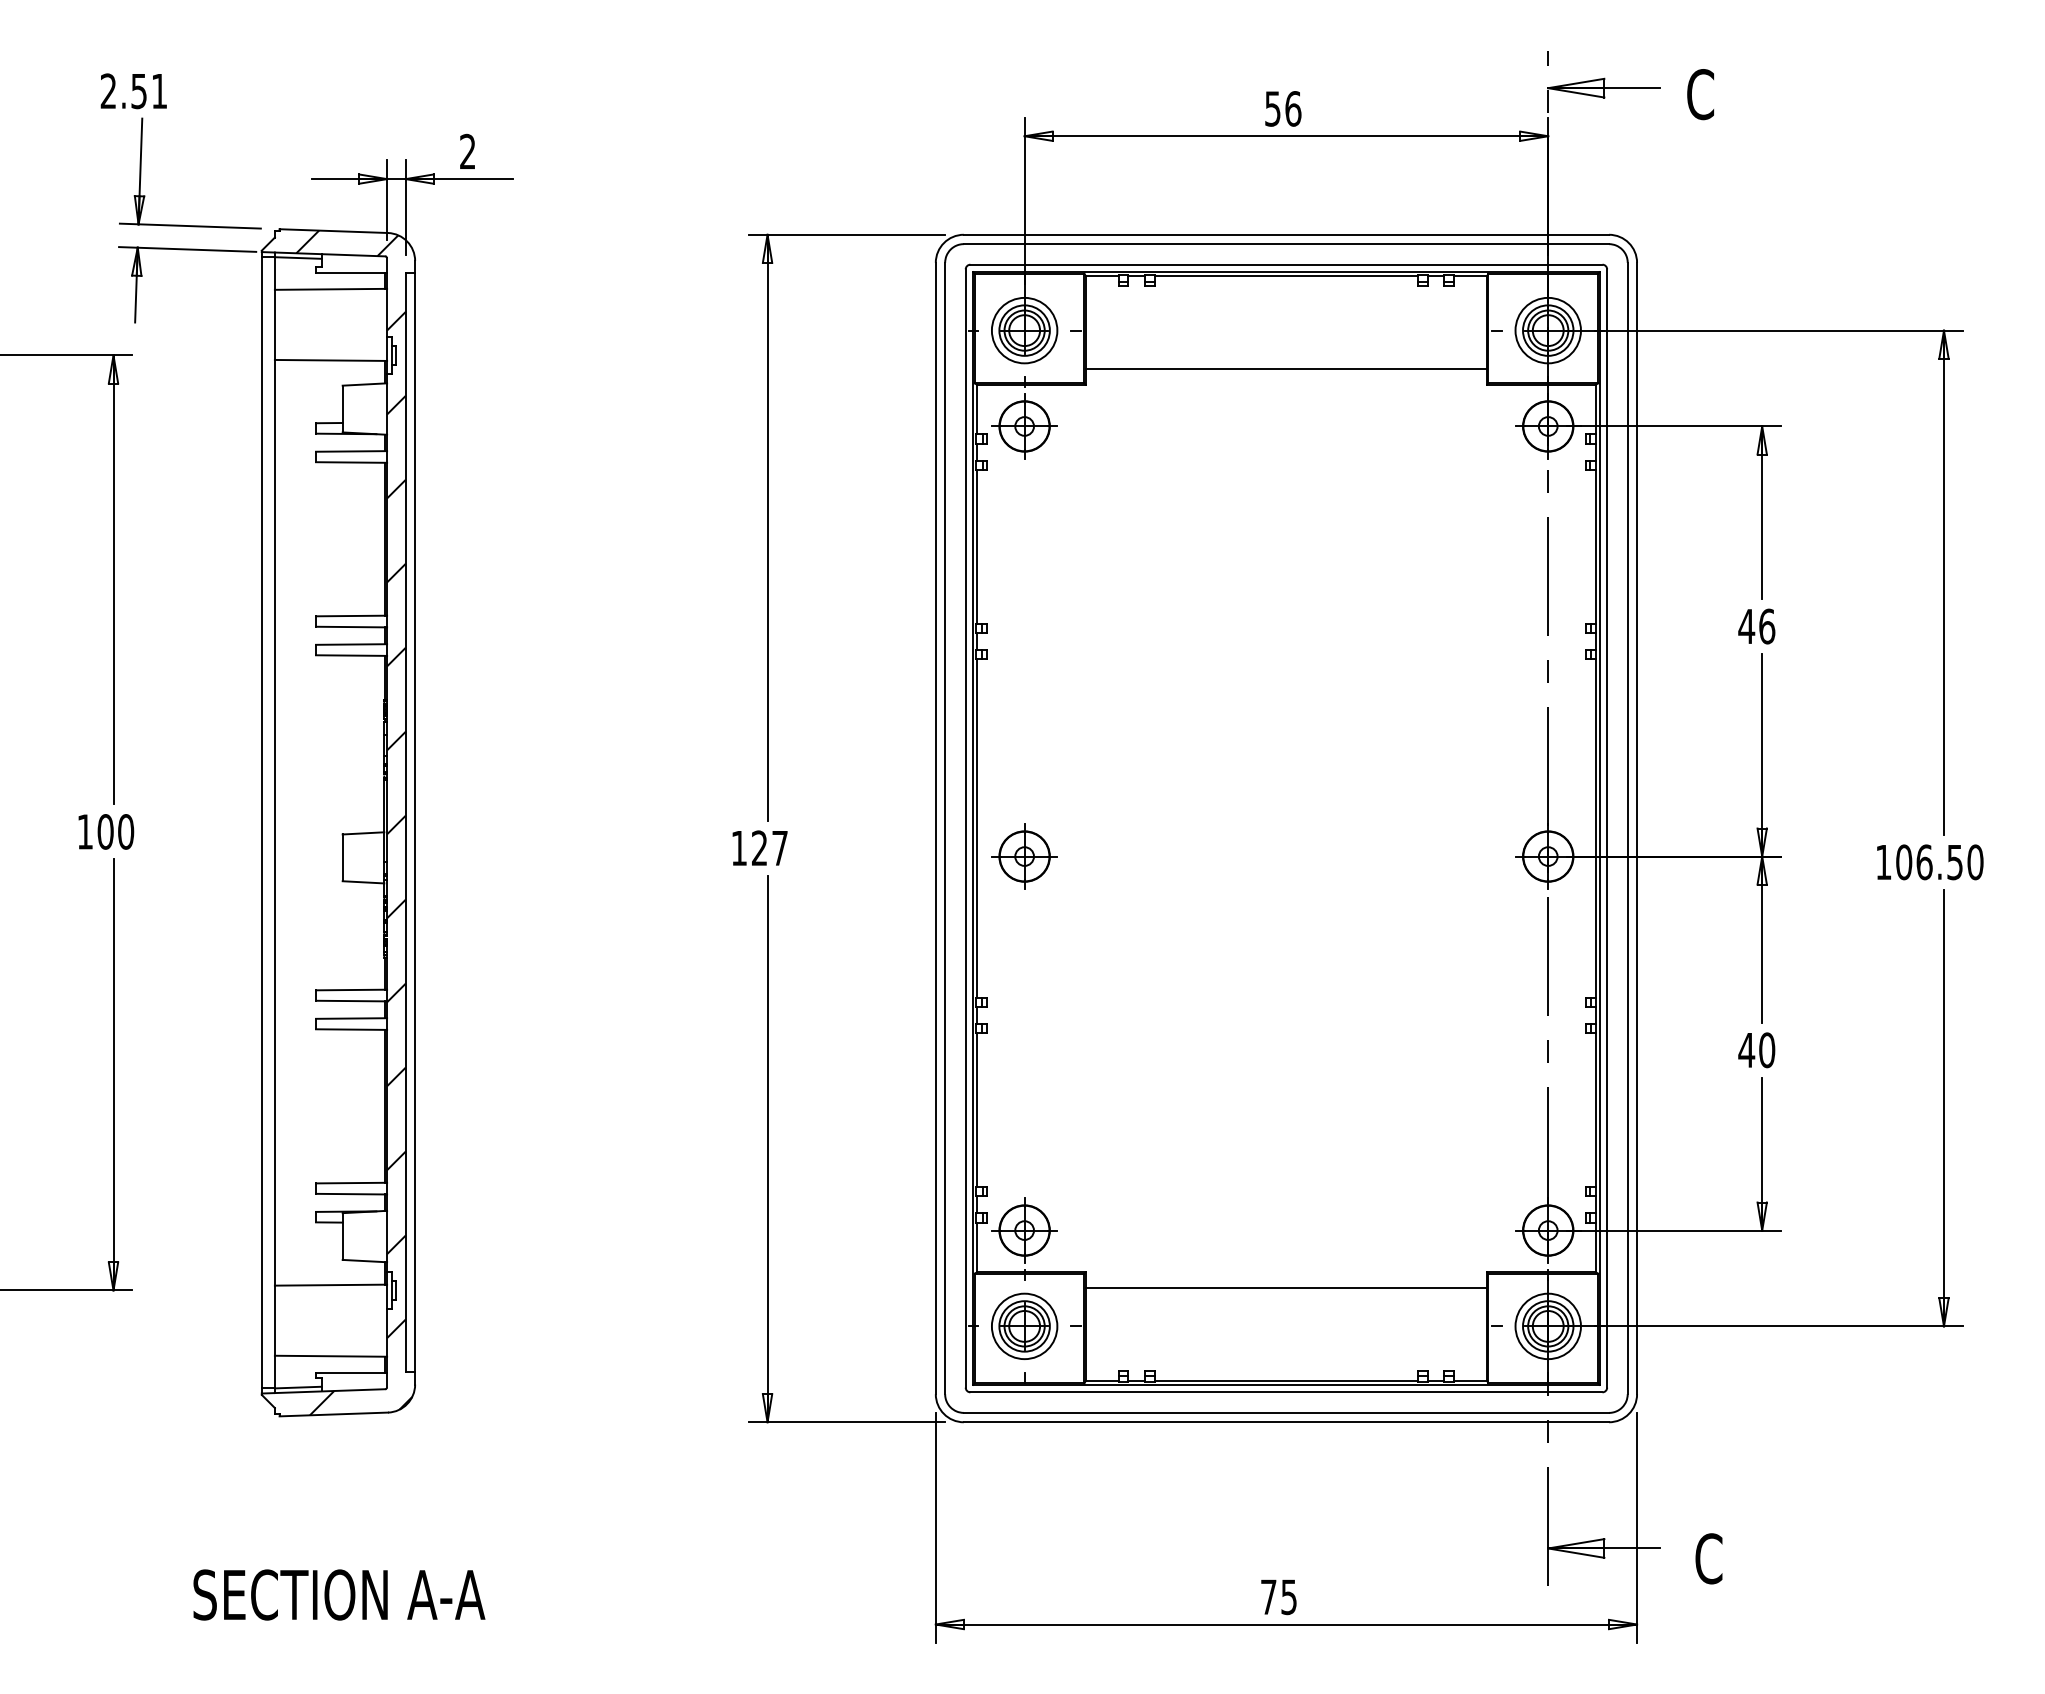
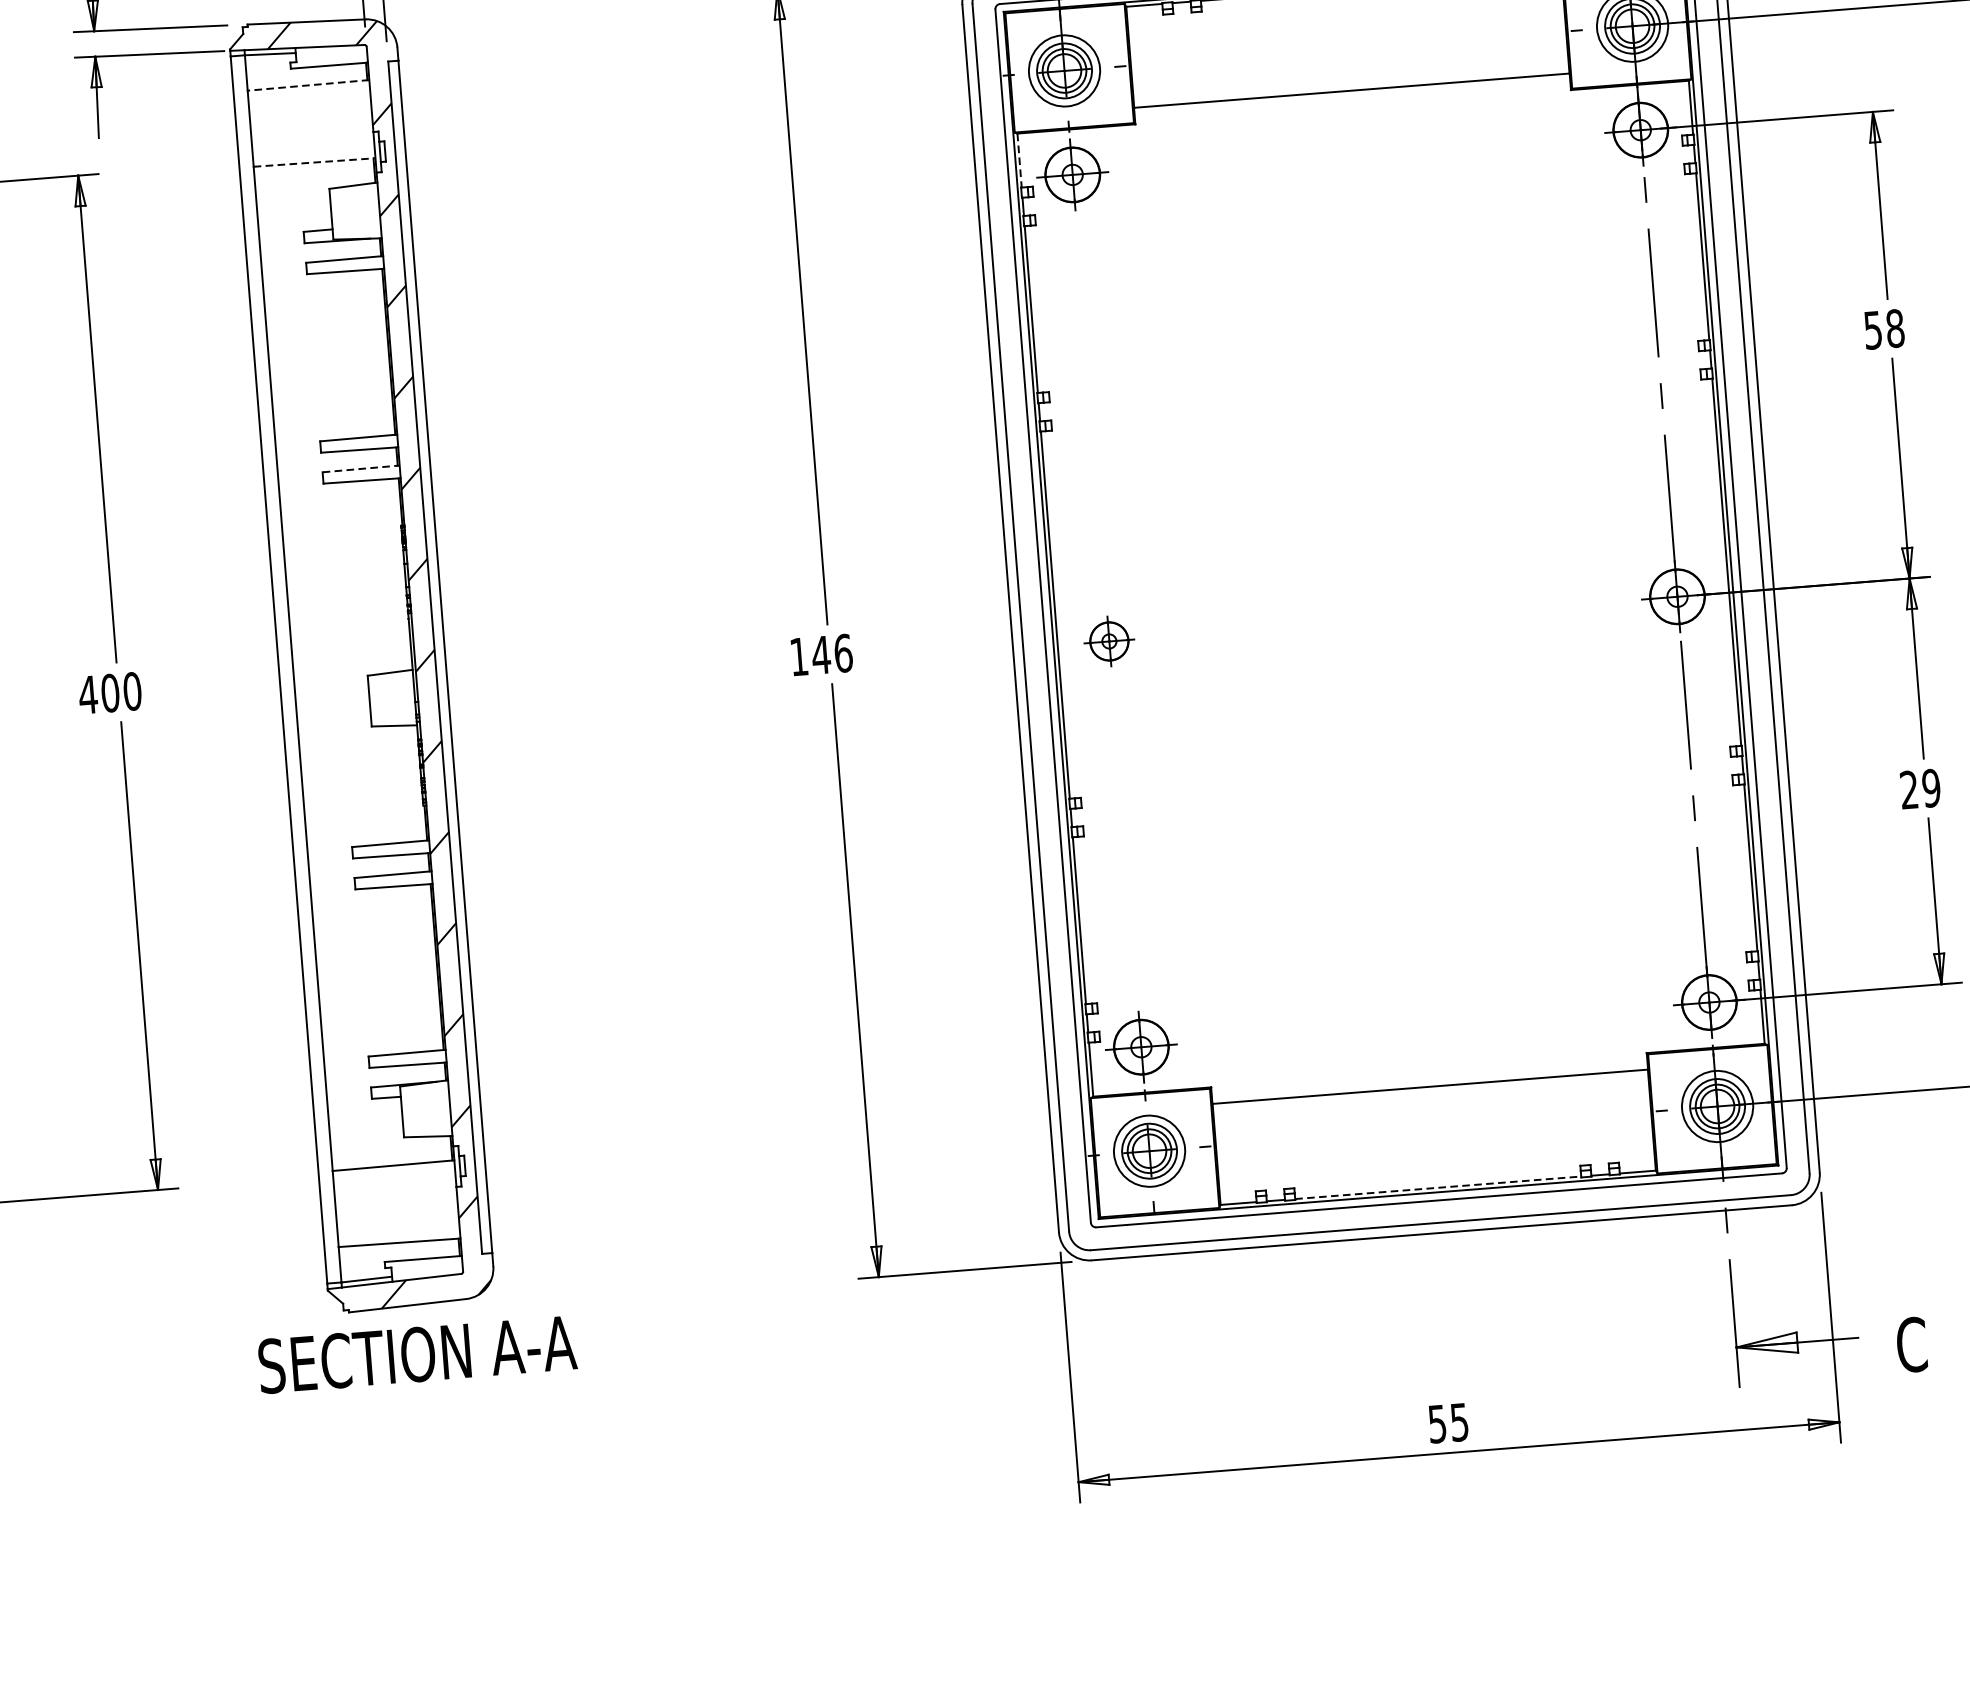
line: (330, 289) -> (307, 85), solid -> dashed
line: (331, 360) -> (315, 162), solid -> dashed
line: (977, 409) -> (1020, 160), solid -> dashed
text: (1756, 626) -> (1883, 329), 46 -> 58
line: (351, 644) -> (361, 468), solid -> dashed
text: (84, 831) -> (87, 694), 100 -> 400
text: (769, 848) -> (831, 654), 127 -> 146
part: (1024, 856) -> (1109, 641), size x0.7
text: (1756, 1050) -> (1919, 789), 40 -> 29
line: (1286, 1380) -> (1438, 1187), solid -> dashed
text: (339, 1594) -> (417, 1354), moved
text: (1268, 1597) -> (1437, 1424), 75 -> 55

